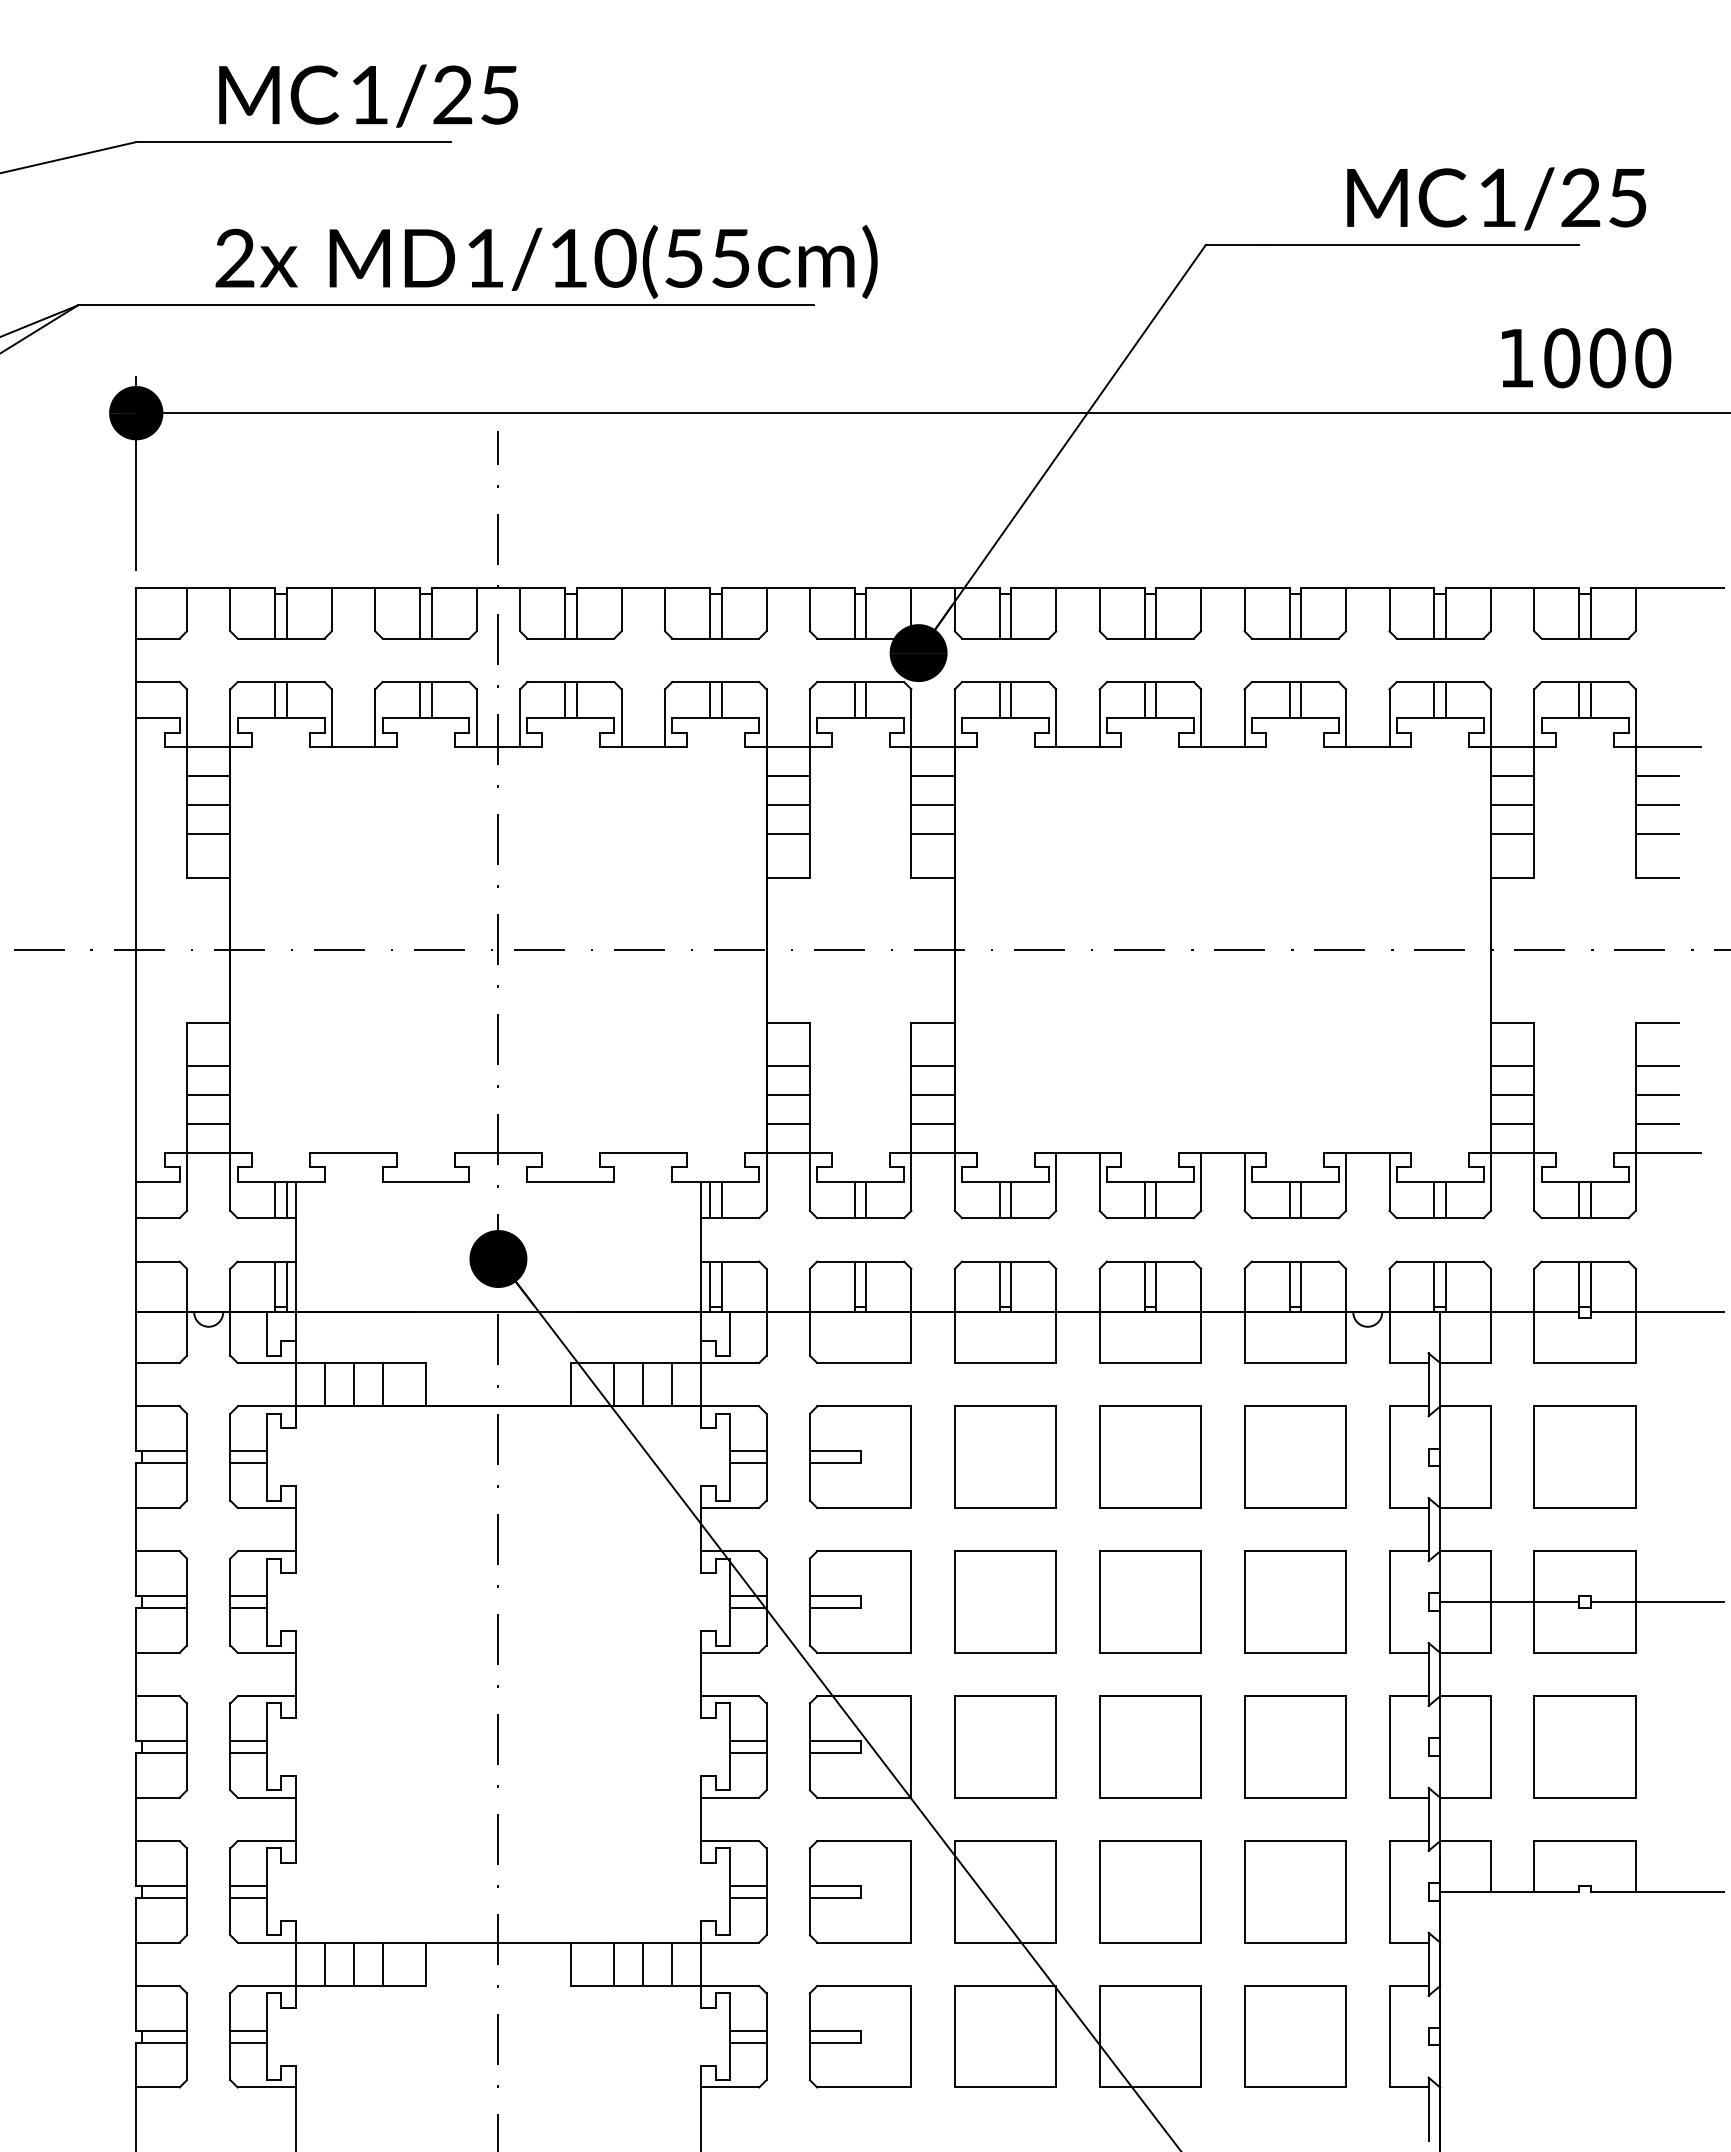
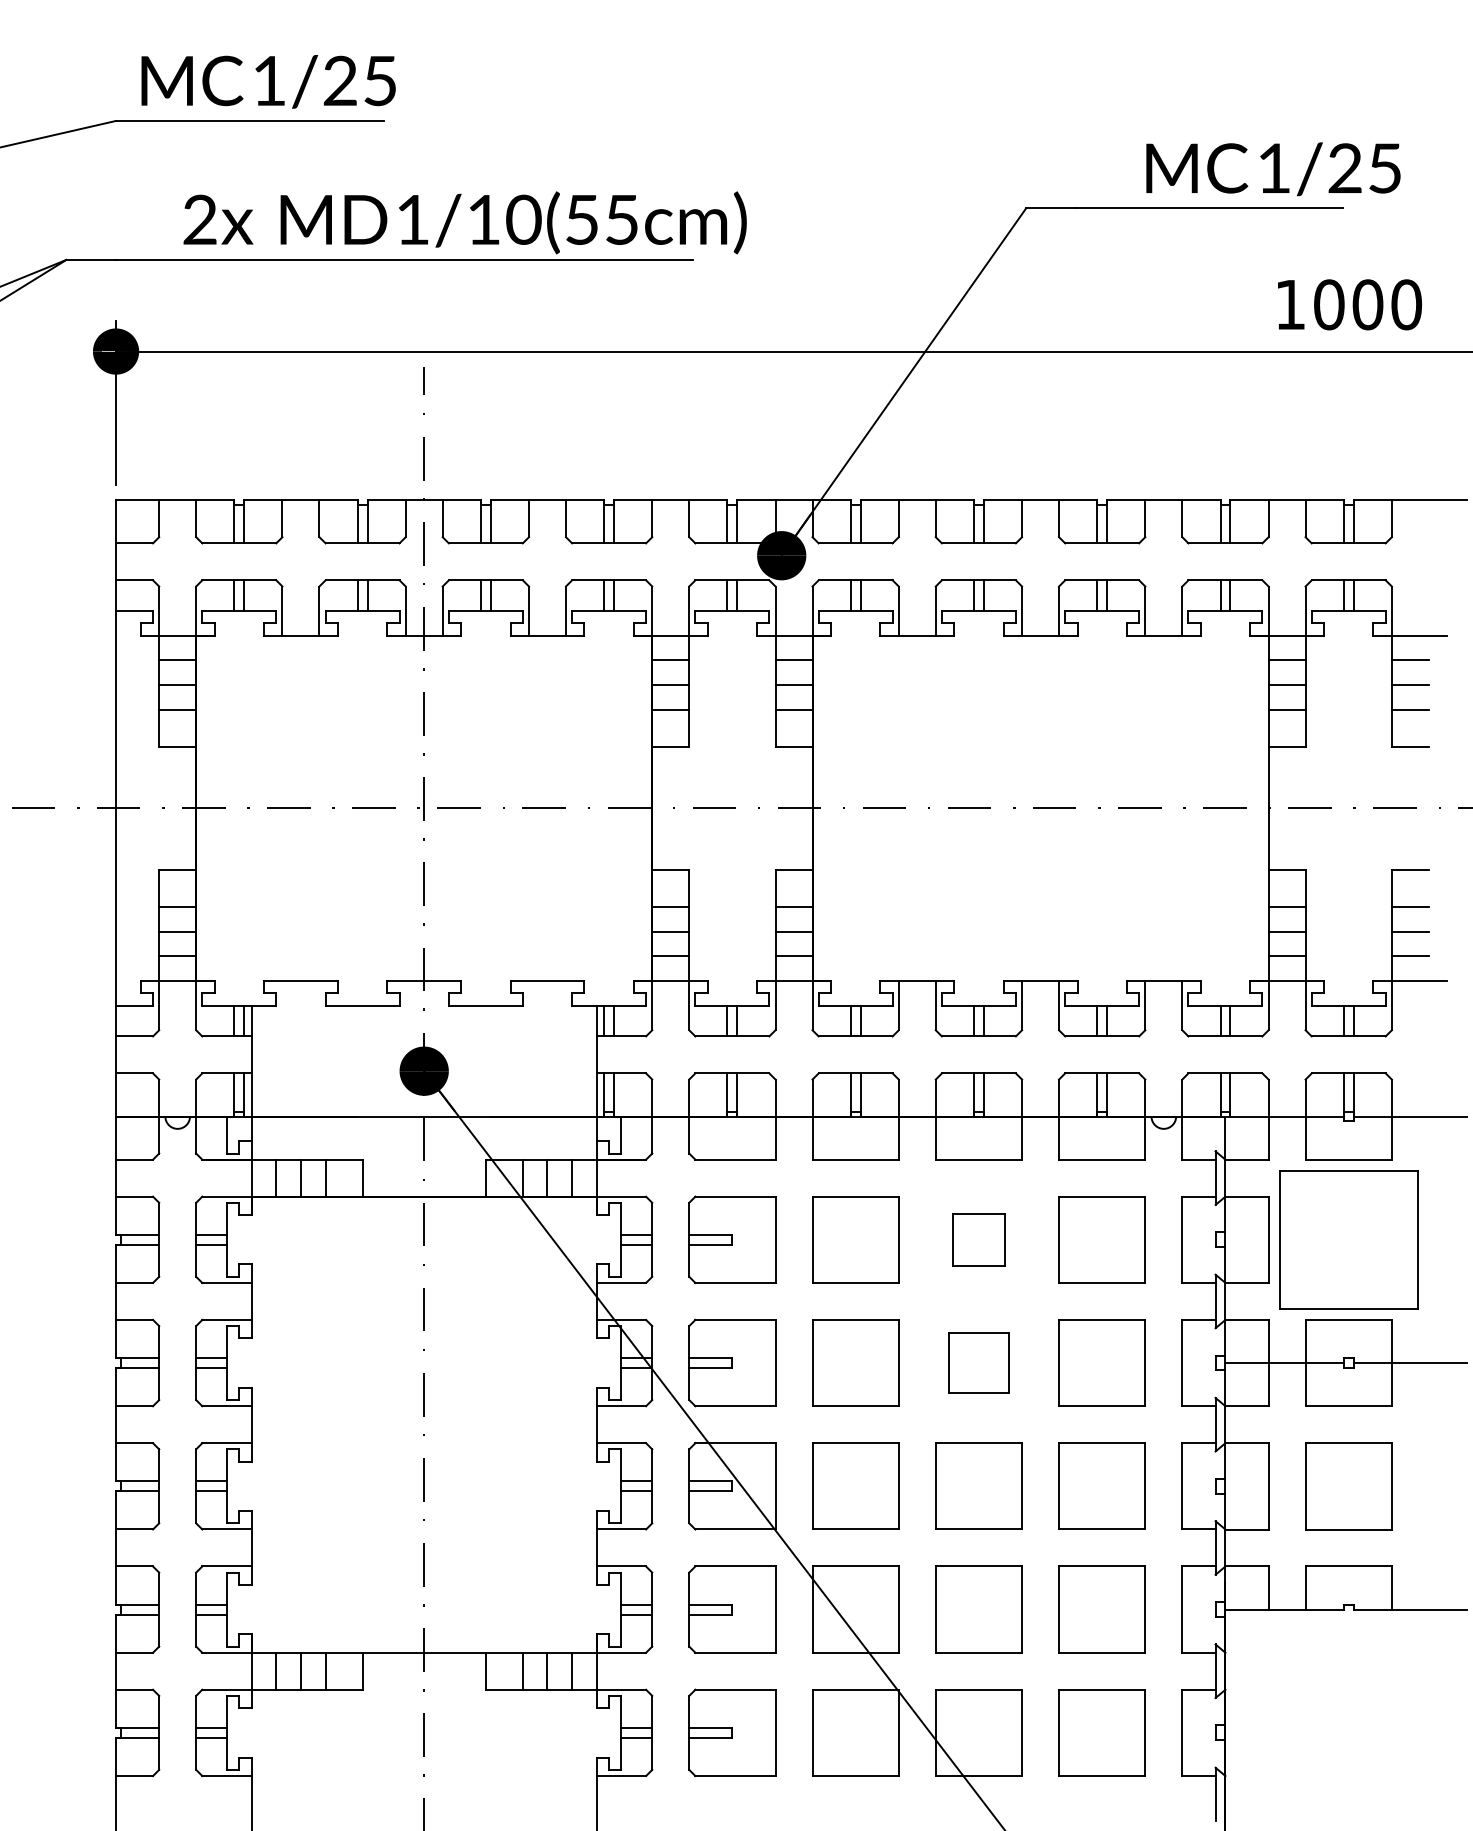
text: (368, 95) -> (268, 81), moved
part: (1150, 1456) -> (978, 1239), size x0.6
part: (1584, 1456) -> (1348, 1239), size x1.6
part: (1150, 1601) -> (978, 1362), size x0.7

